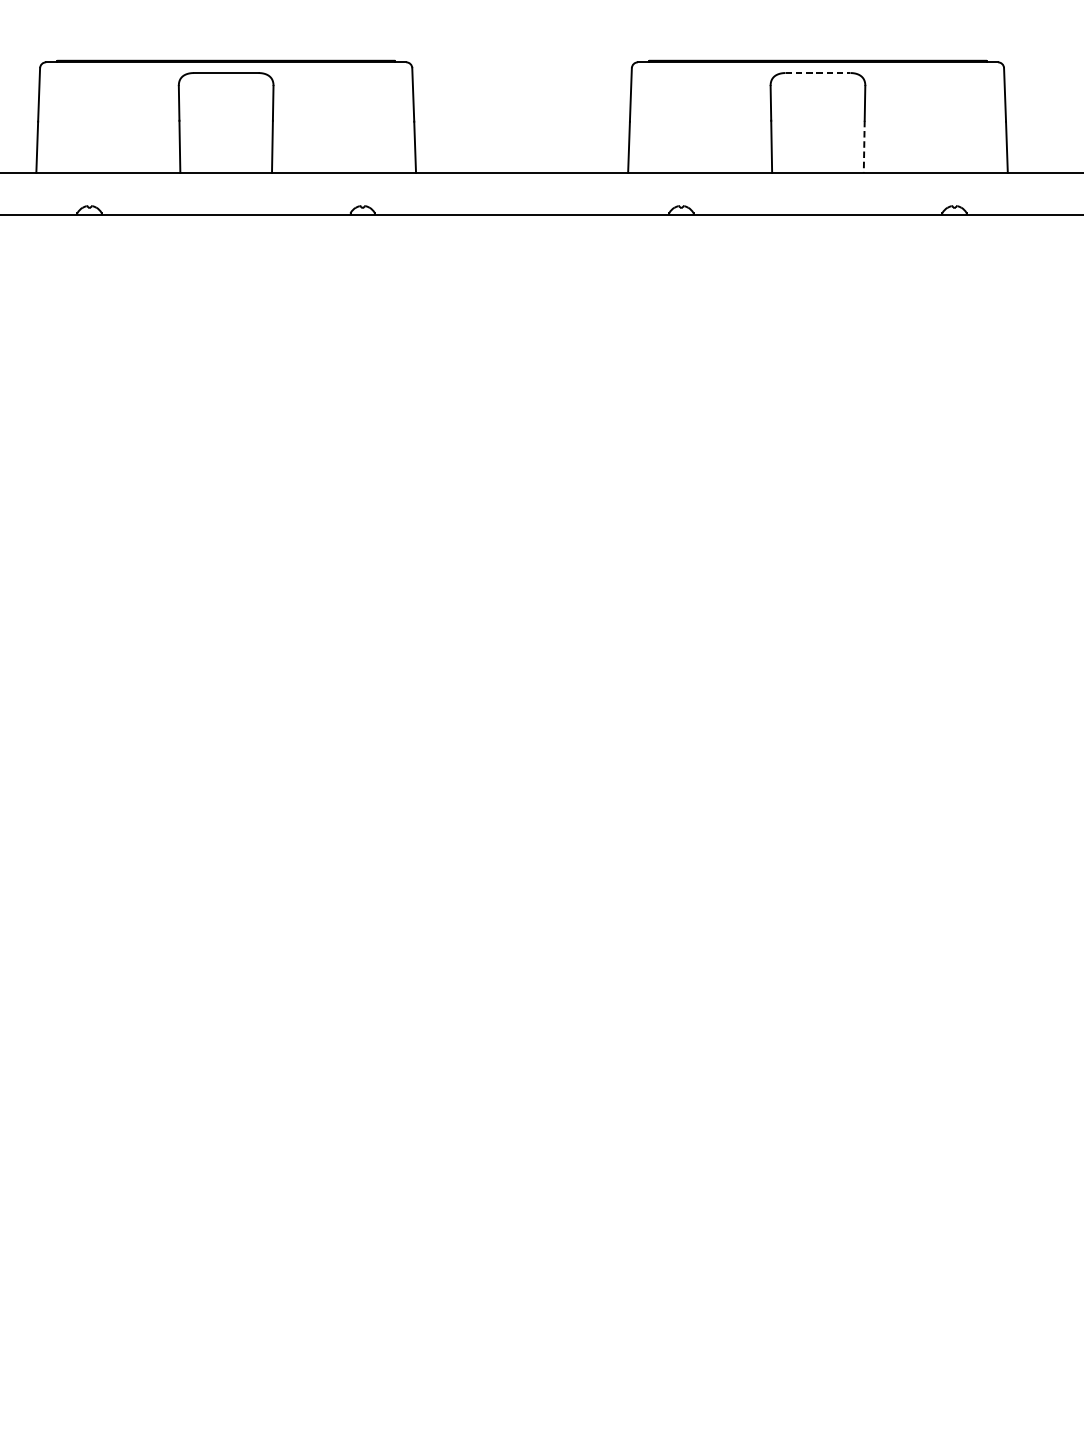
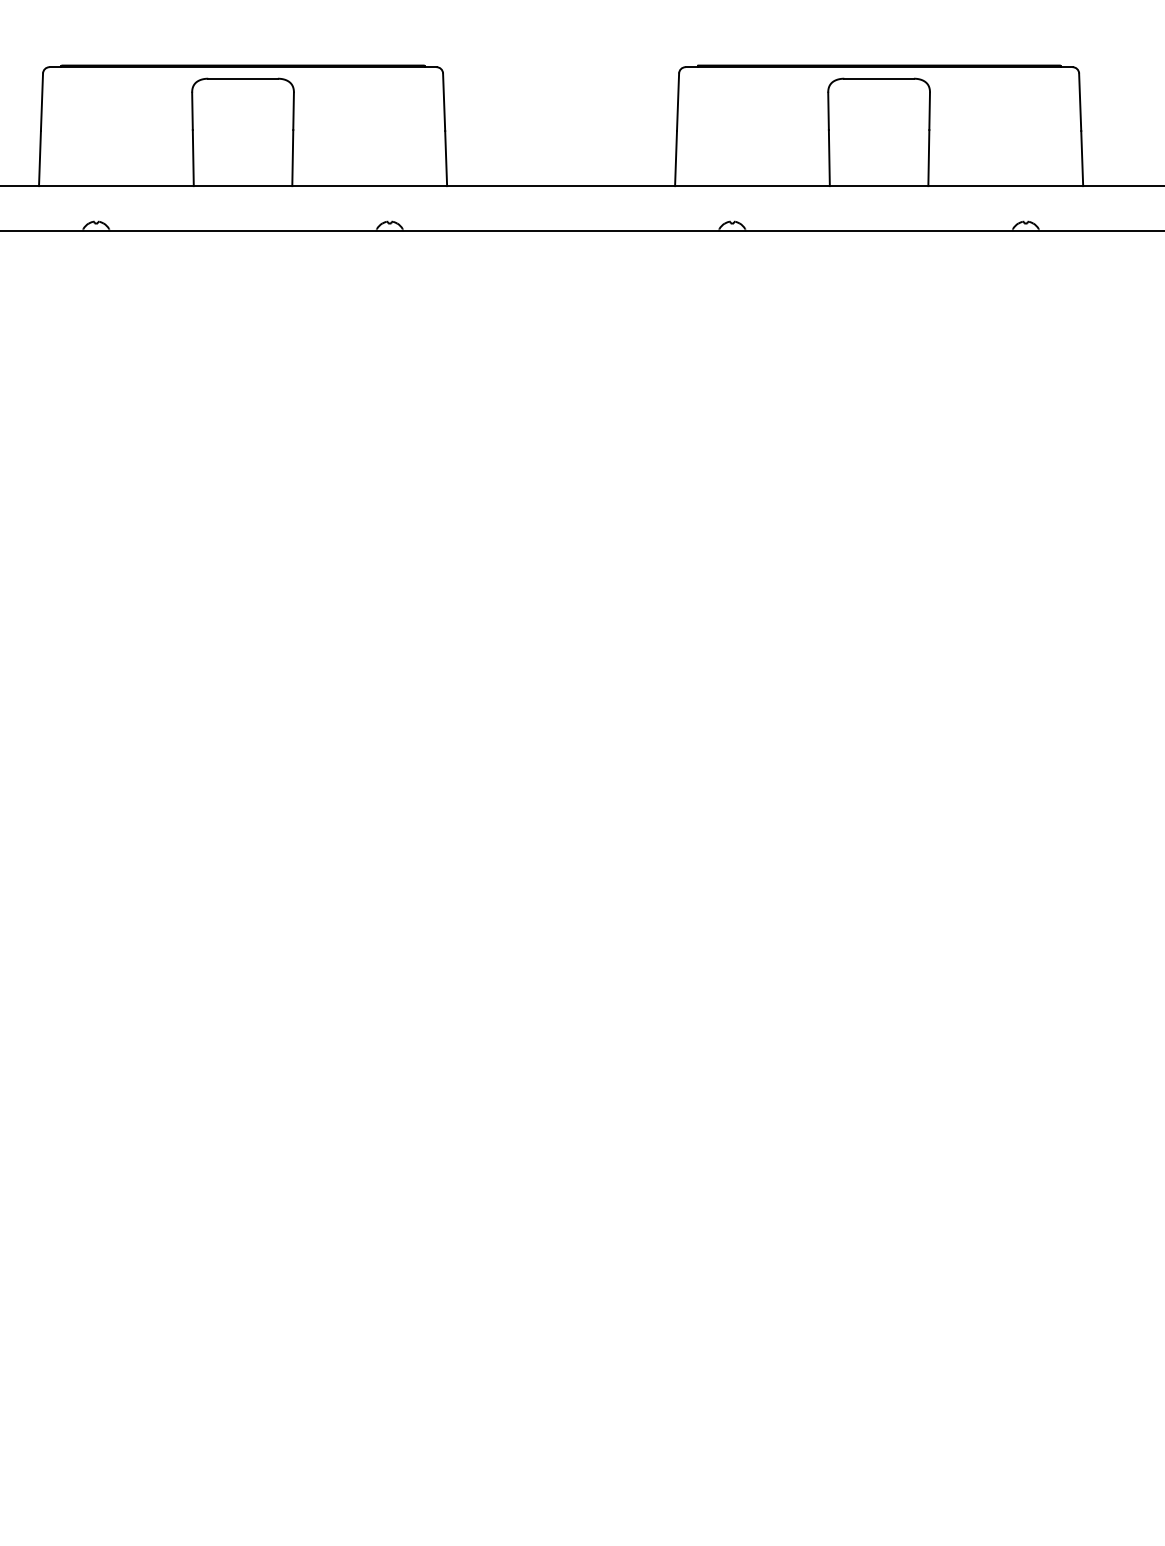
line: (818, 72) -> (879, 78), dashed -> solid
line: (863, 147) -> (928, 158), dashed -> solid

